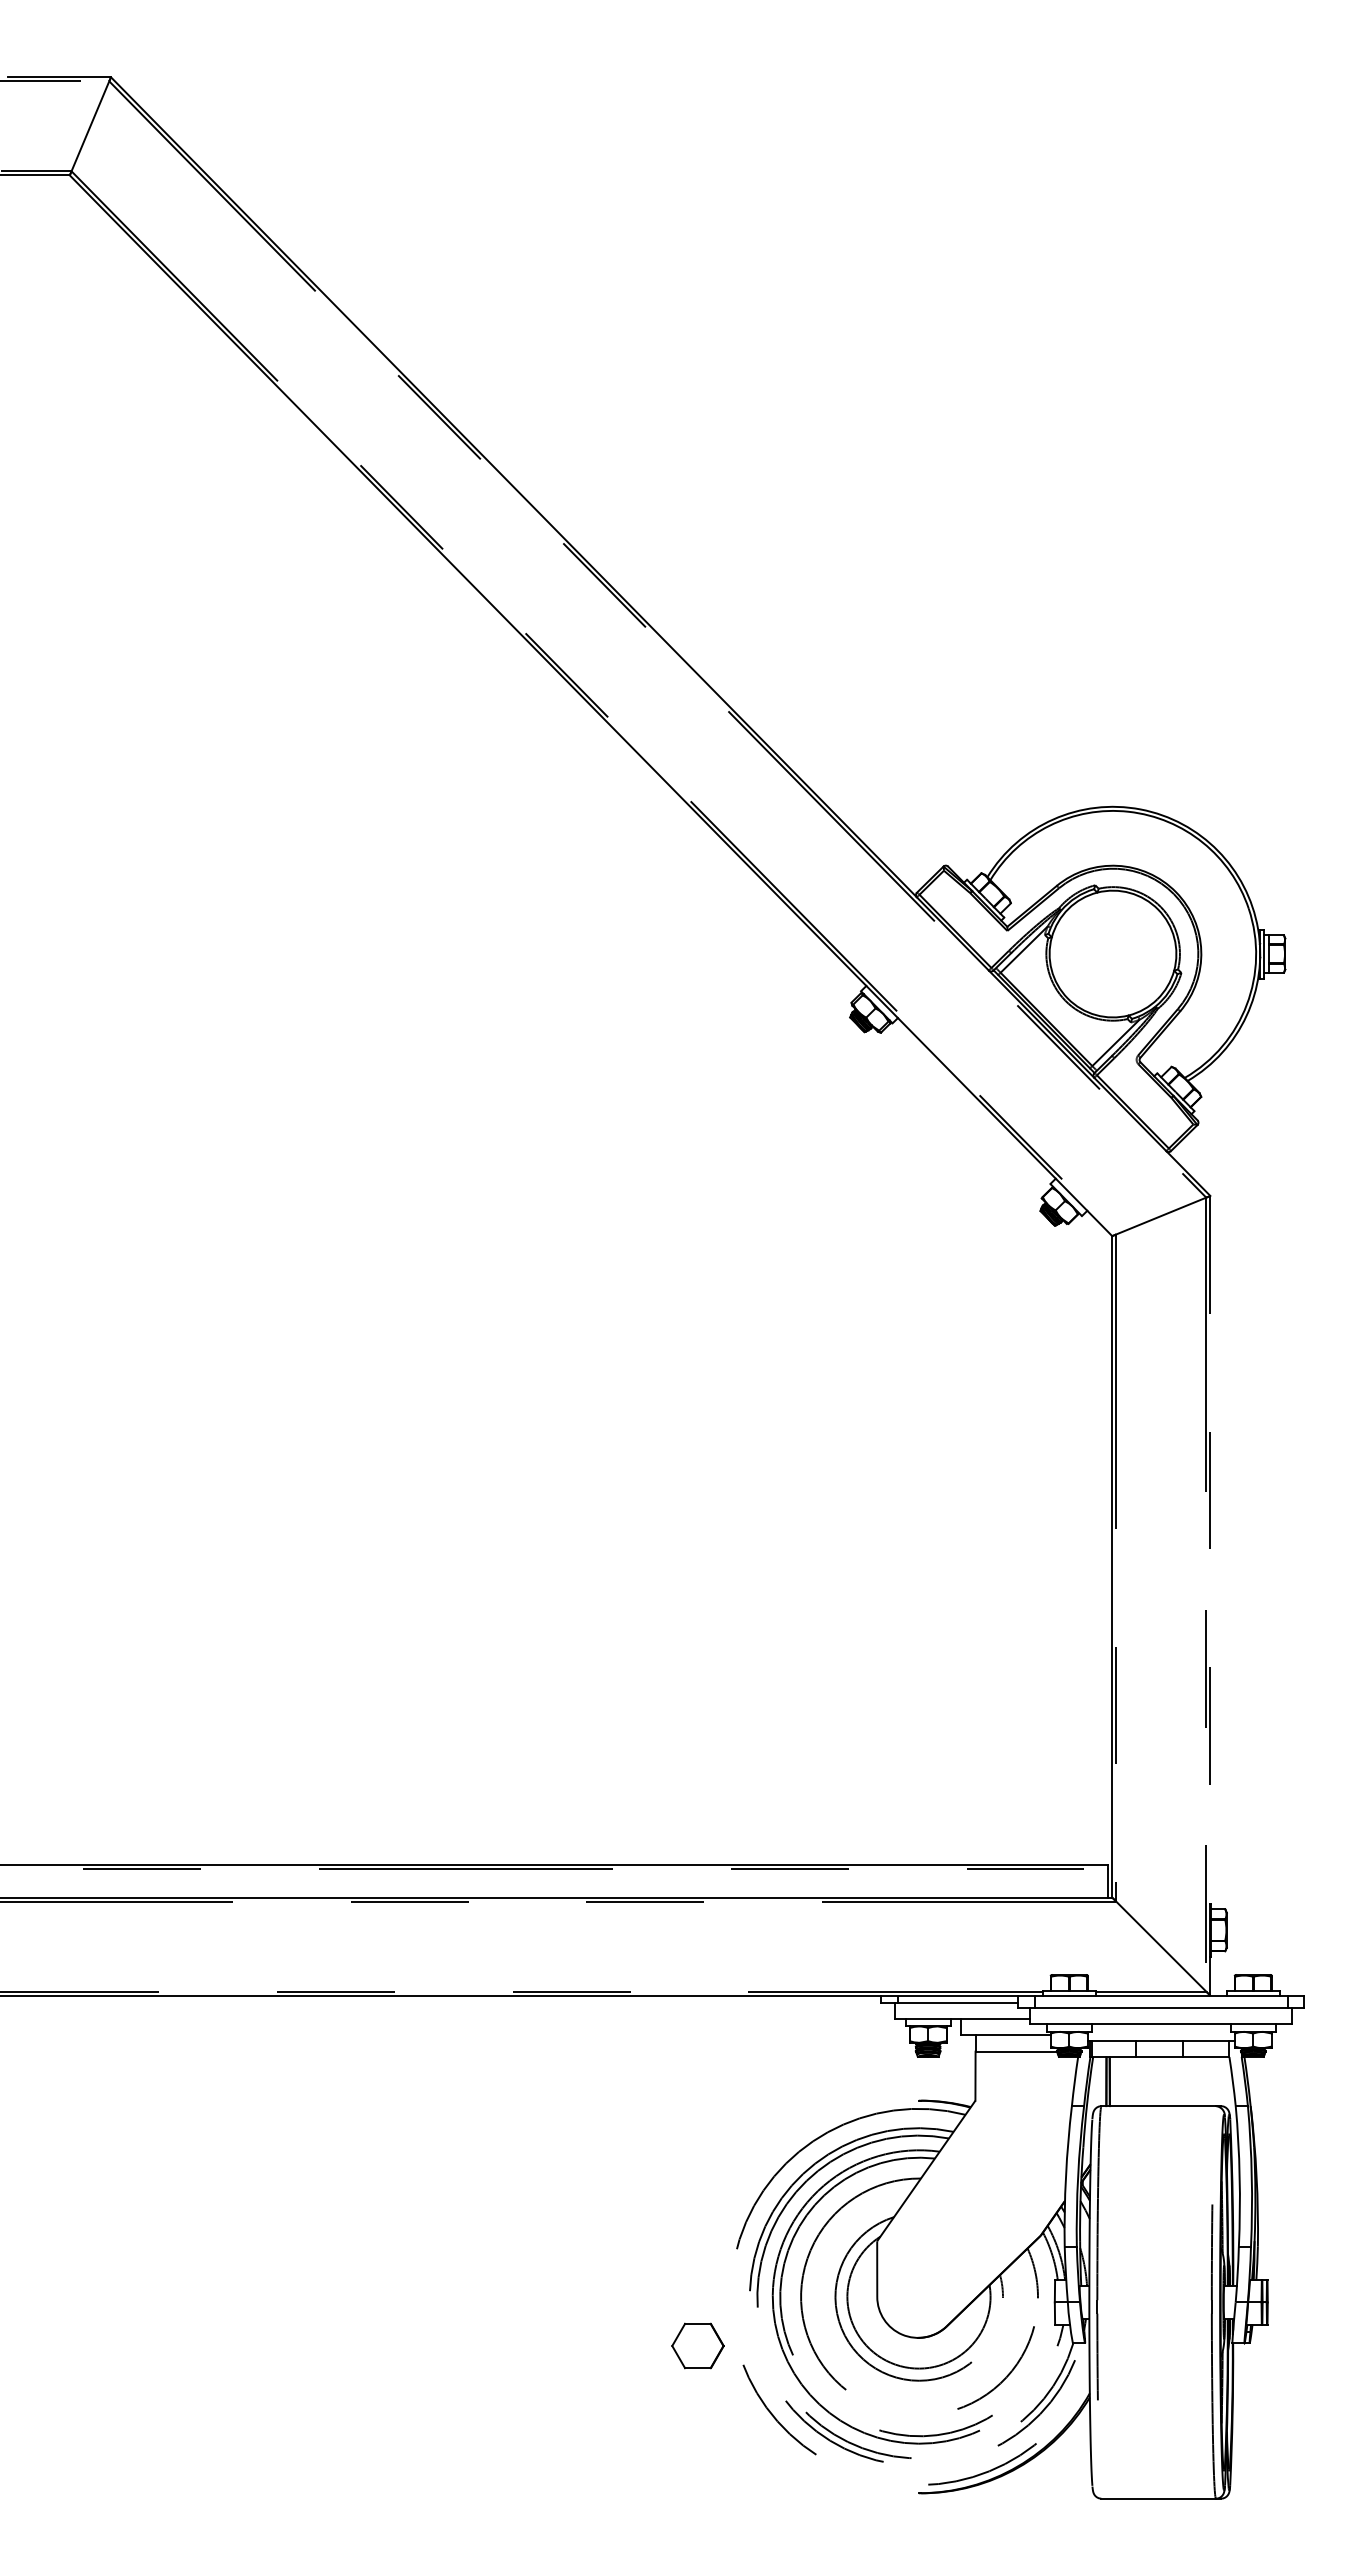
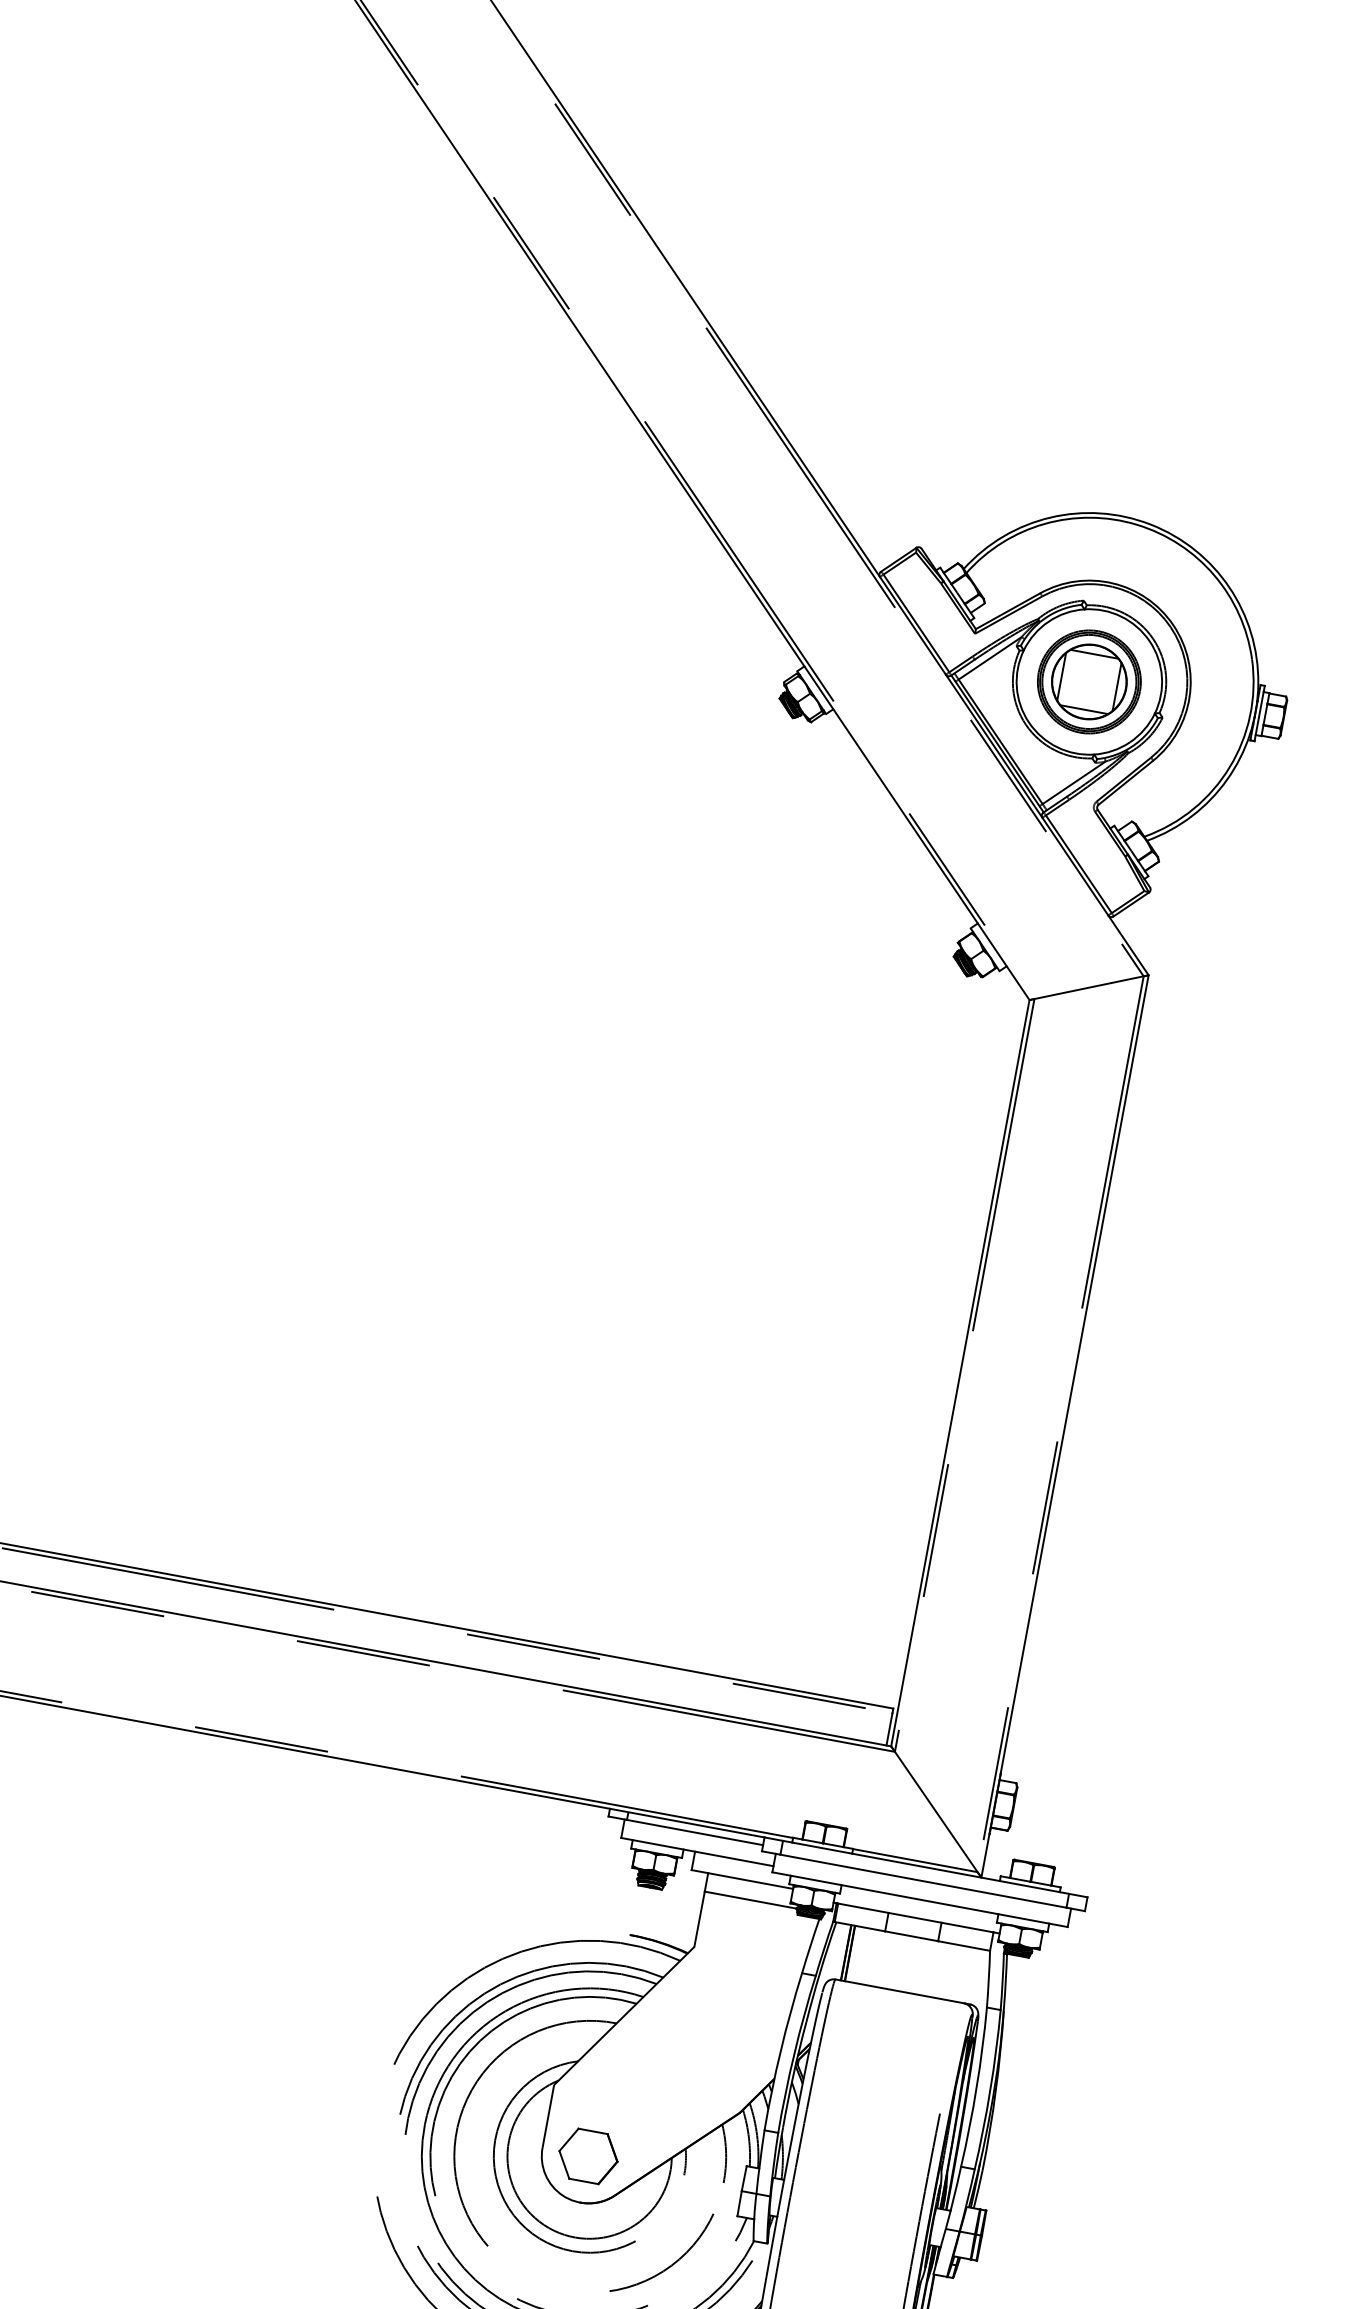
part: (1112, 953) -> (1088, 681), added
line: (1210, 1595) -> (1065, 1426), dashed -> solid
part: (697, 2345) -> (588, 2155), moved

